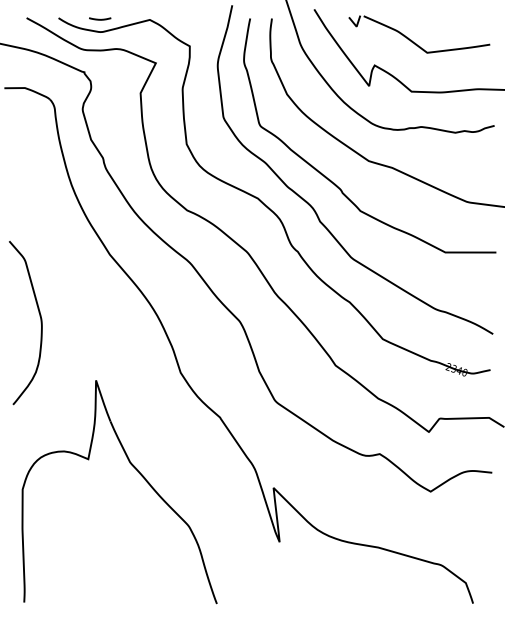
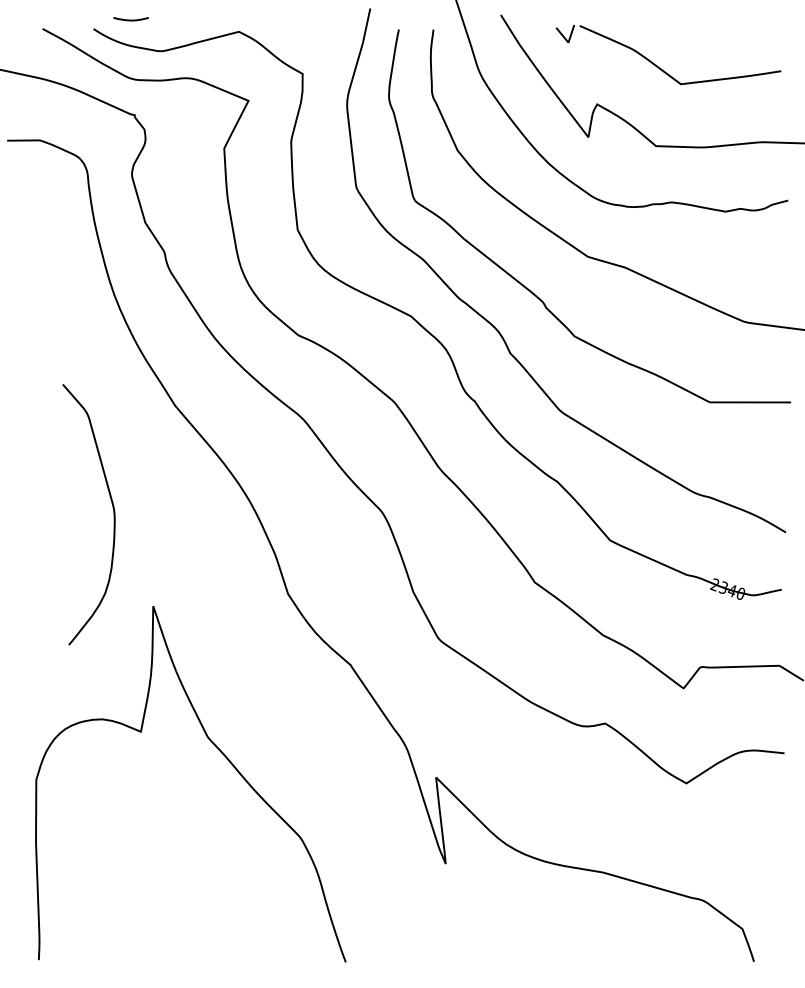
line: (99, 18) -> (130, 18), moved
curve: (40, 323) -> (112, 515), moved

